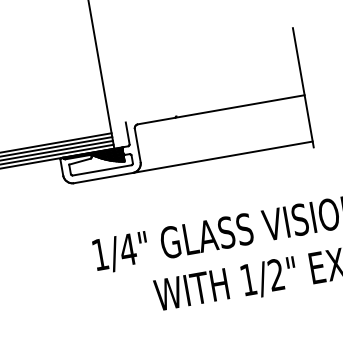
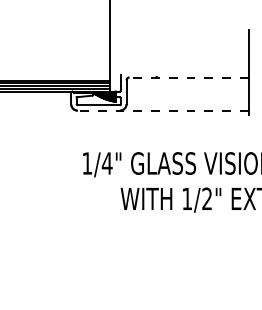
line: (220, 109) -> (188, 77), solid -> dashed
line: (192, 162) -> (162, 110), solid -> dashed

